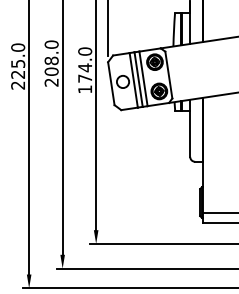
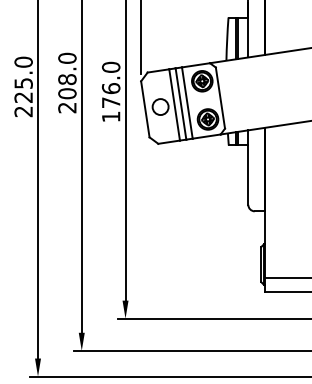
text: (85, 67) -> (111, 88), 174.0 -> 176.0

